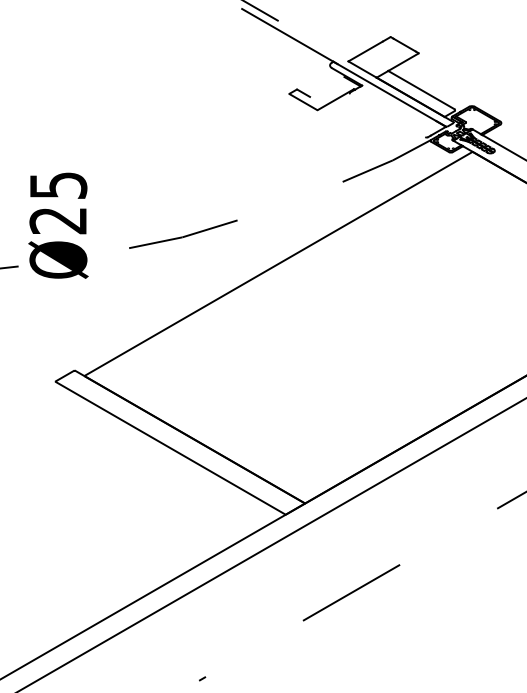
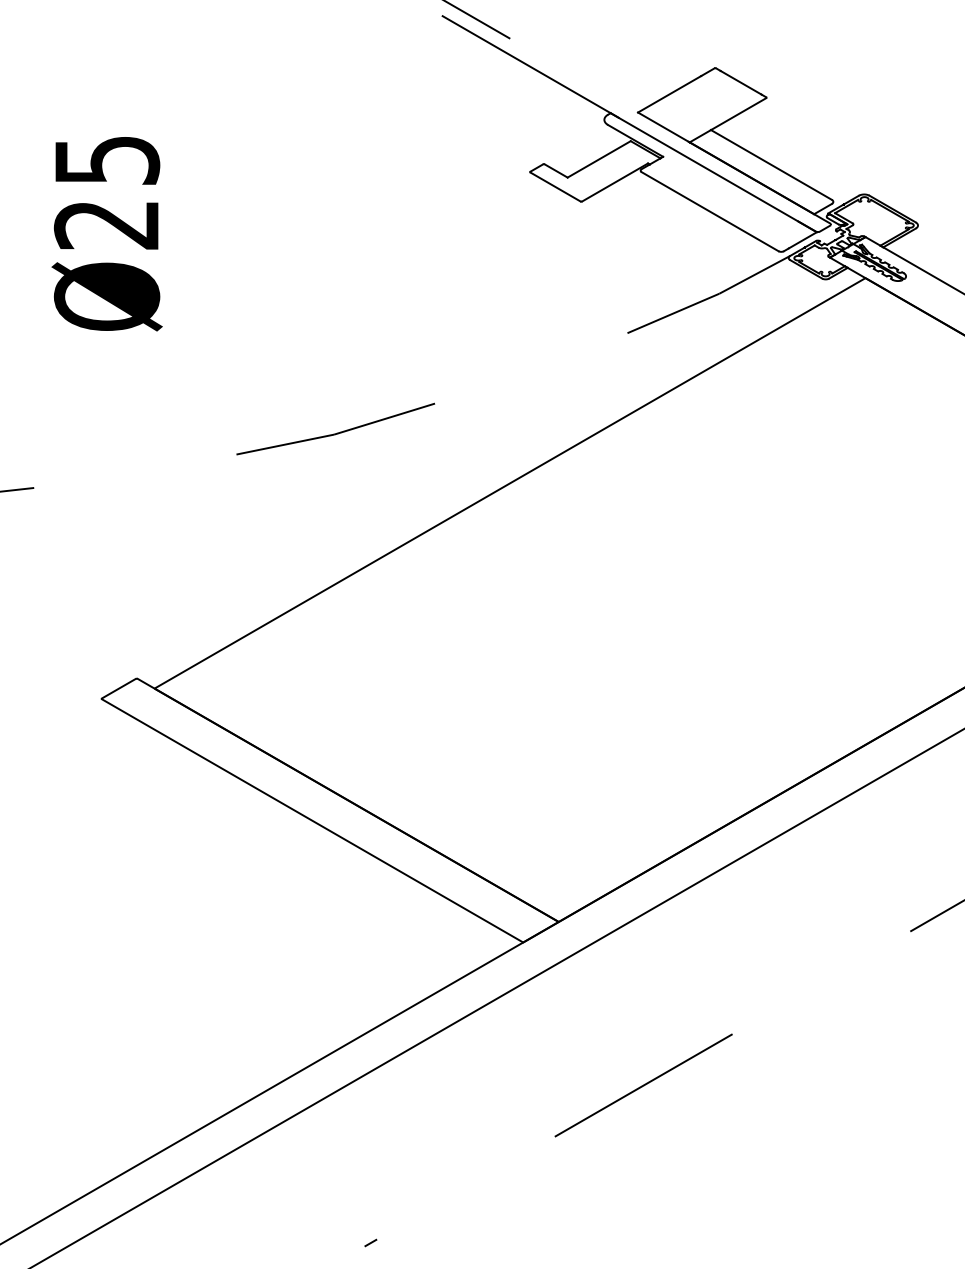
line: (327, 86) -> (599, 158), added
line: (387, 115) -> (709, 211), added
text: (58, 225) -> (107, 233), moved

